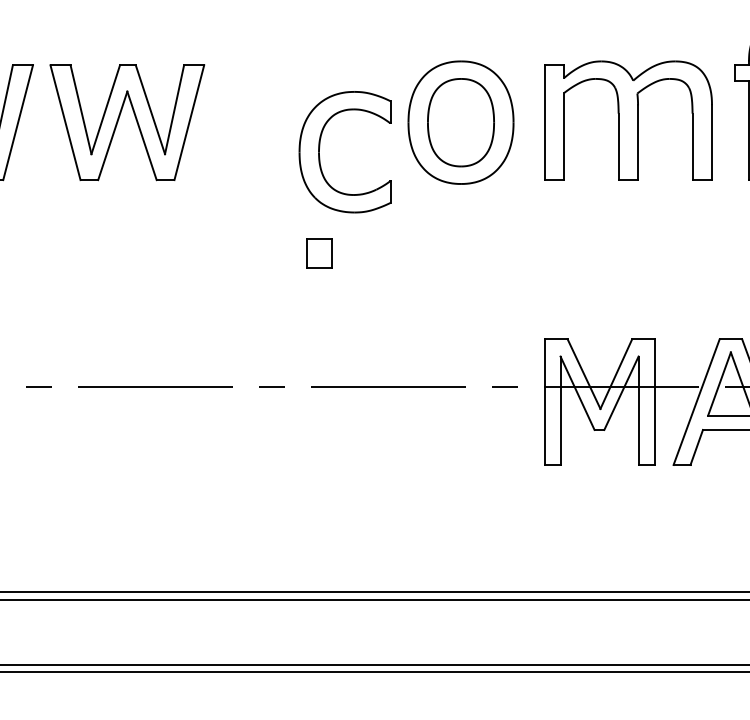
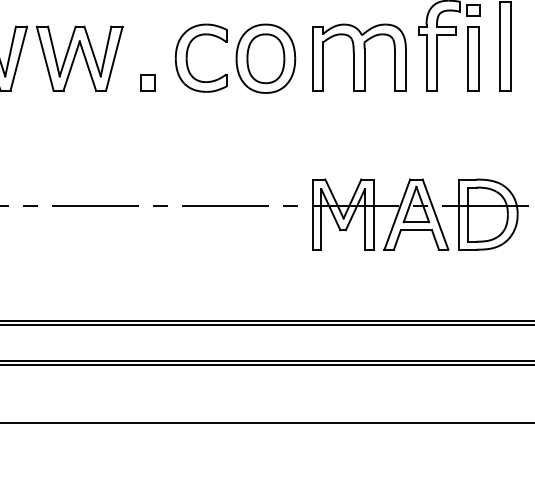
part: (320, 150) -> (187, 57), moved
part: (318, 253) -> (147, 82), moved

